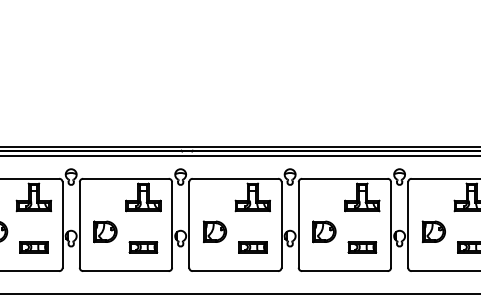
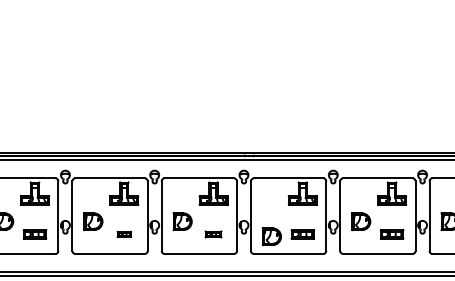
part: (214, 231) -> (271, 236), moved
part: (34, 247) -> (124, 234), size x0.6
part: (143, 247) -> (213, 234), size x0.7

